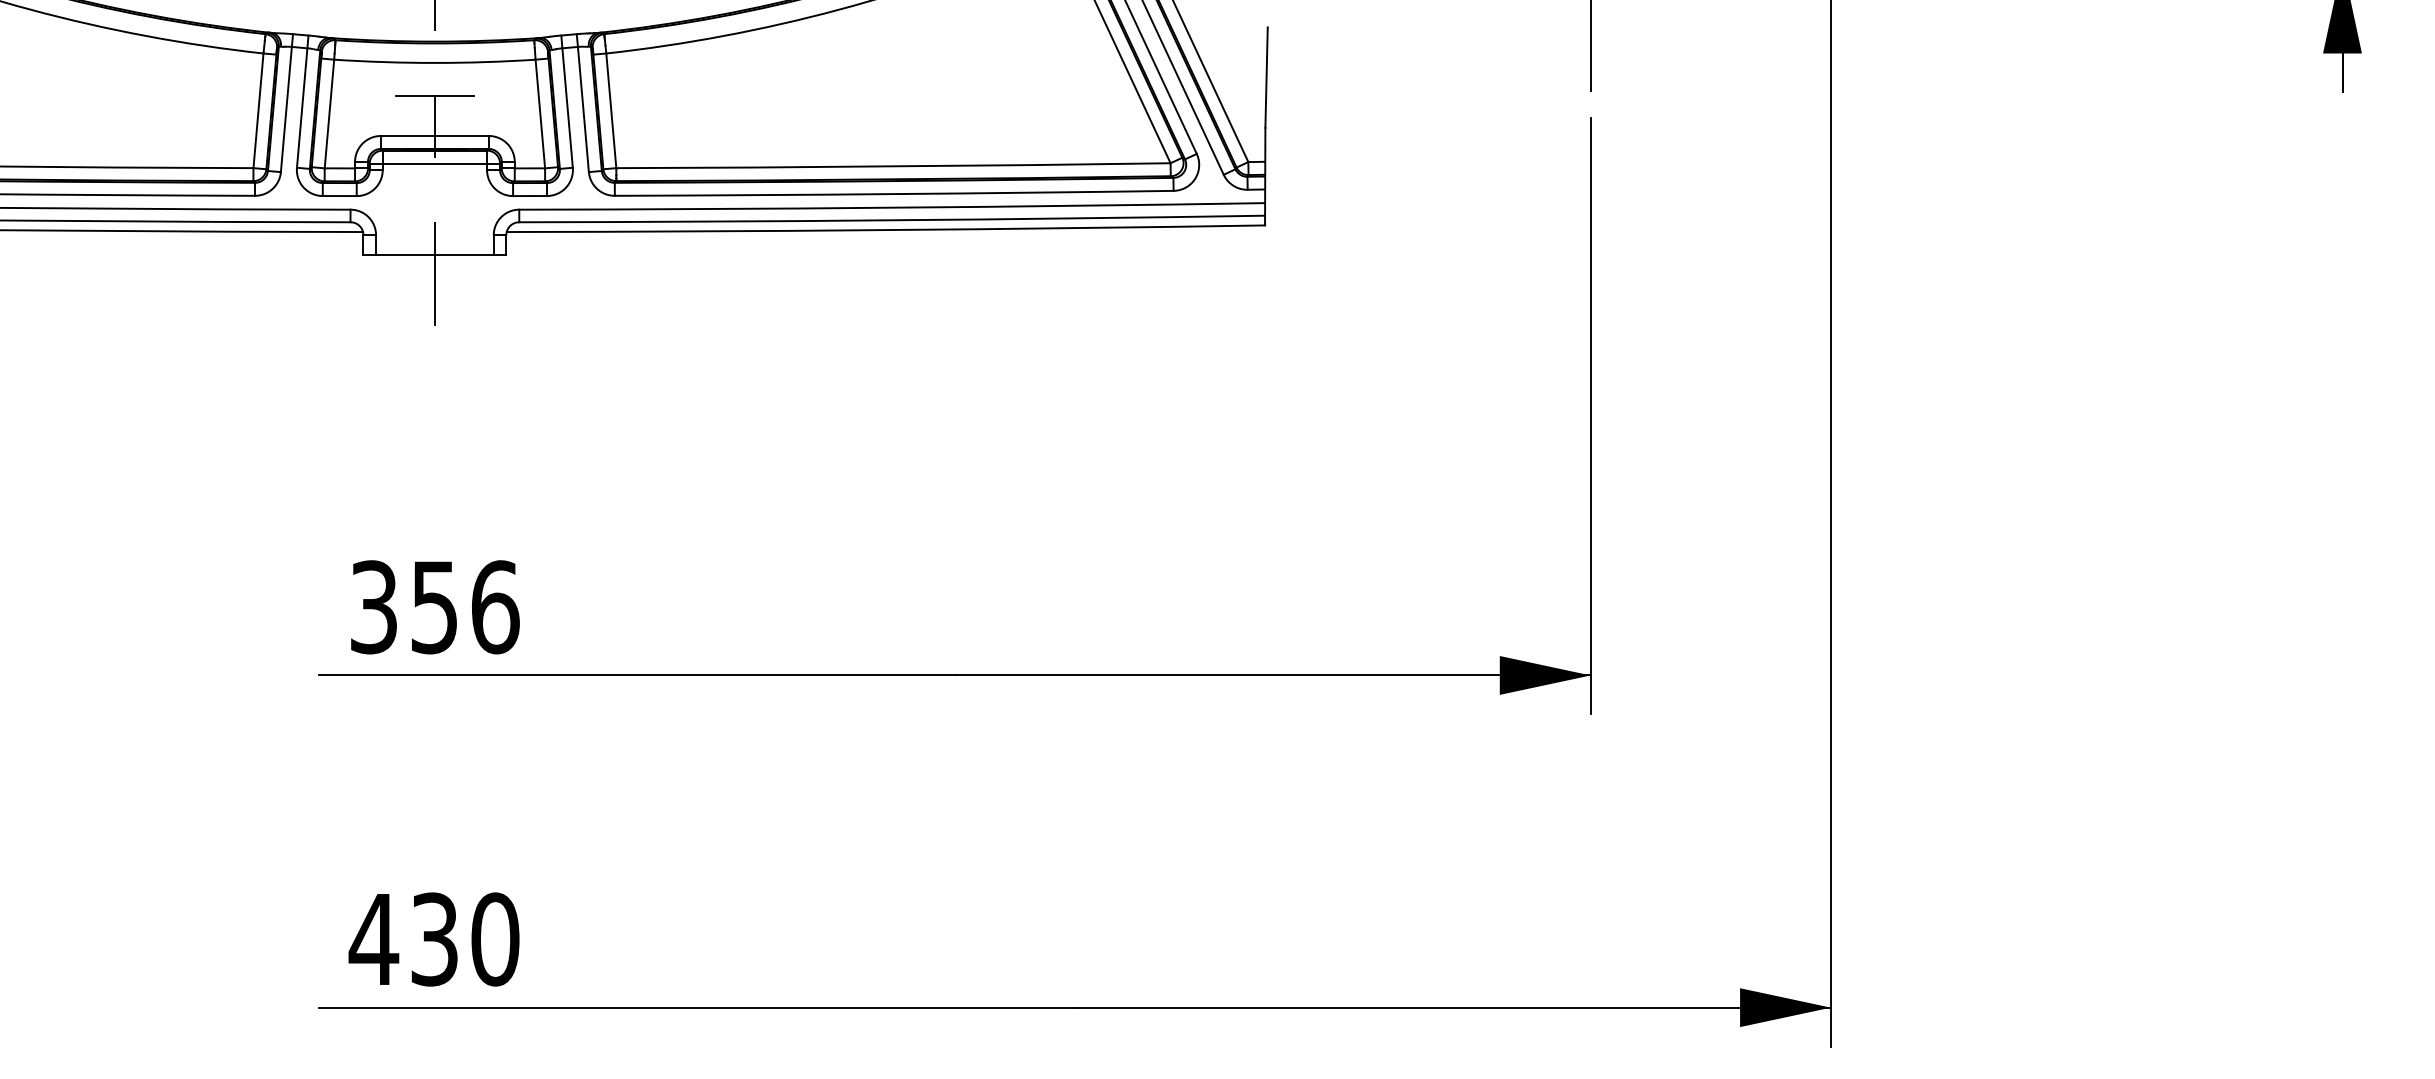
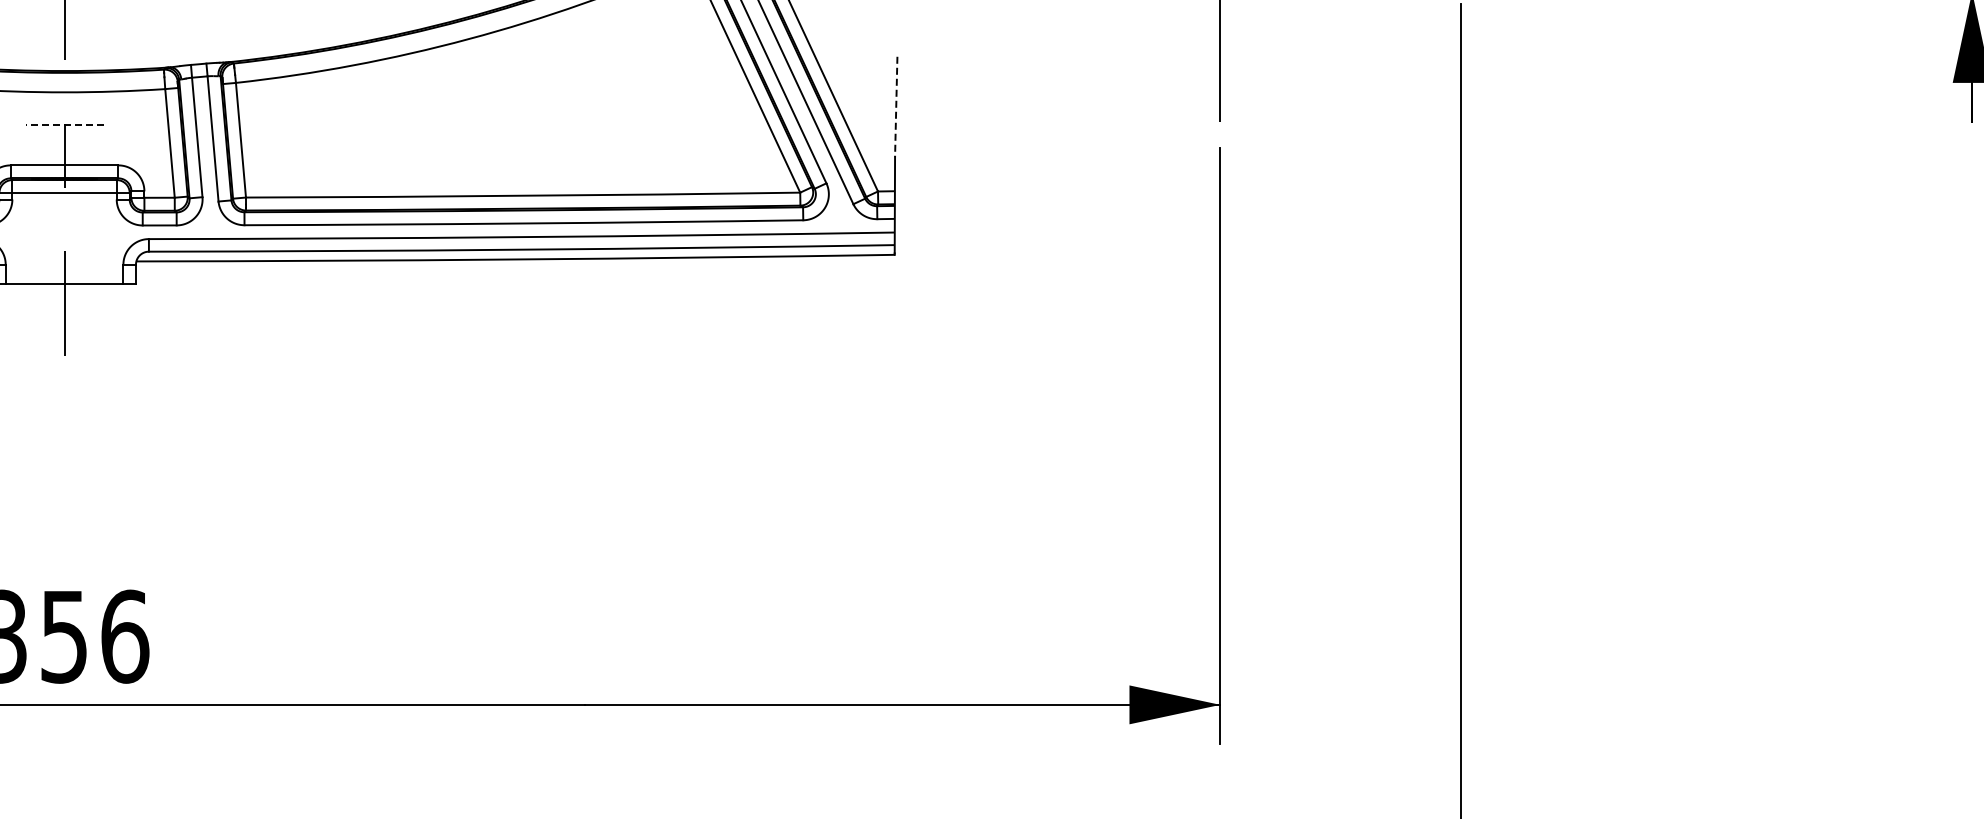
line: (1266, 78) -> (896, 107), solid -> dashed
line: (434, 95) -> (64, 124), solid -> dashed

